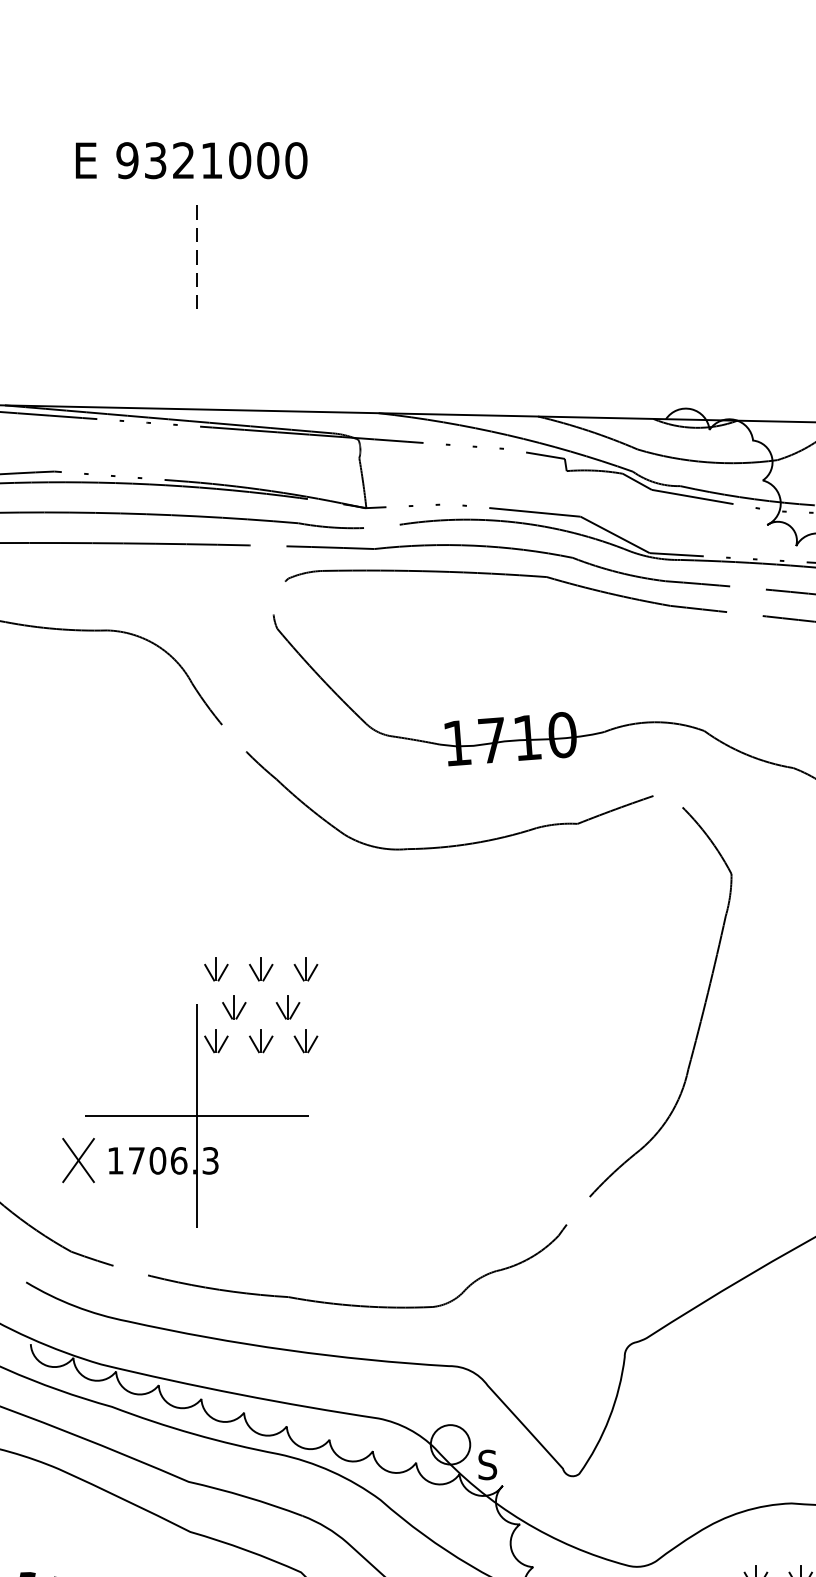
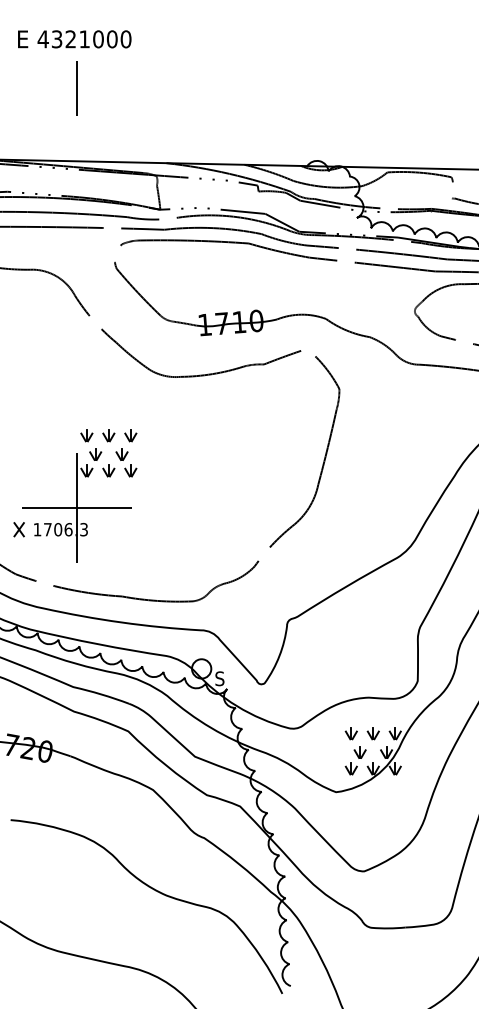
text: (125, 160) -> (42, 39), 9321000 -> 4321000
line: (197, 262) -> (77, 89), dashed -> solid
part: (76, 1160) -> (18, 529), size x0.62

